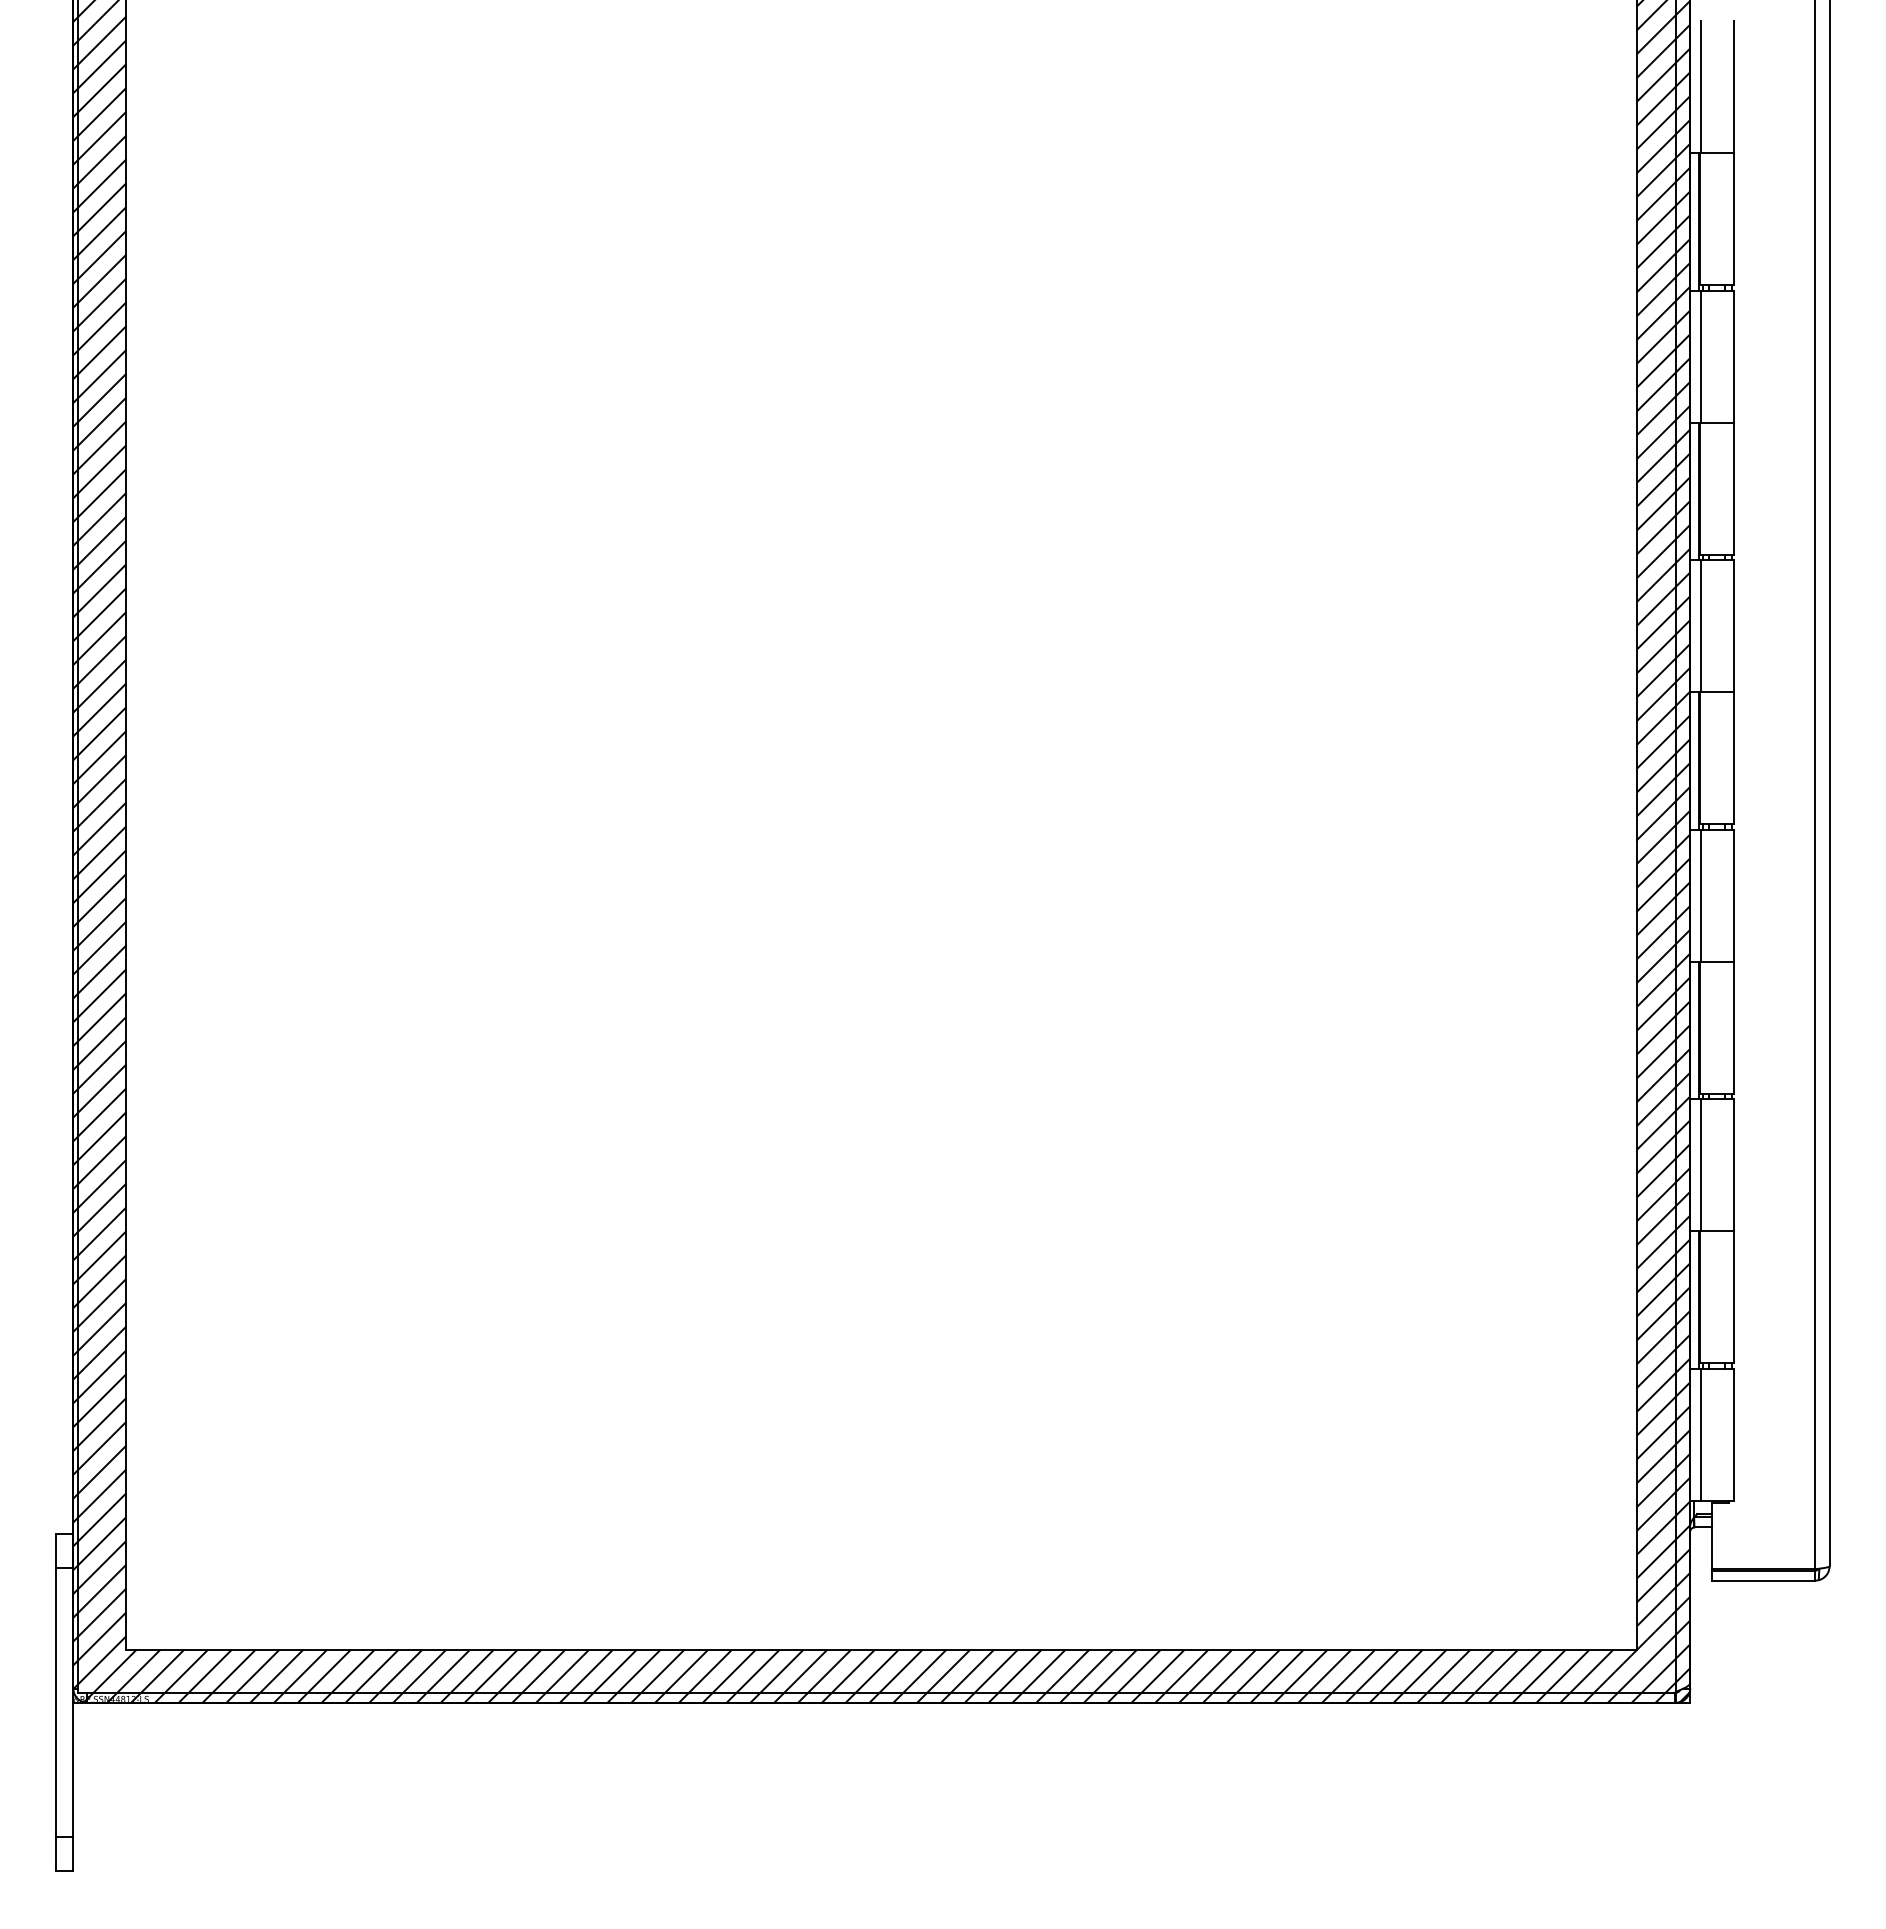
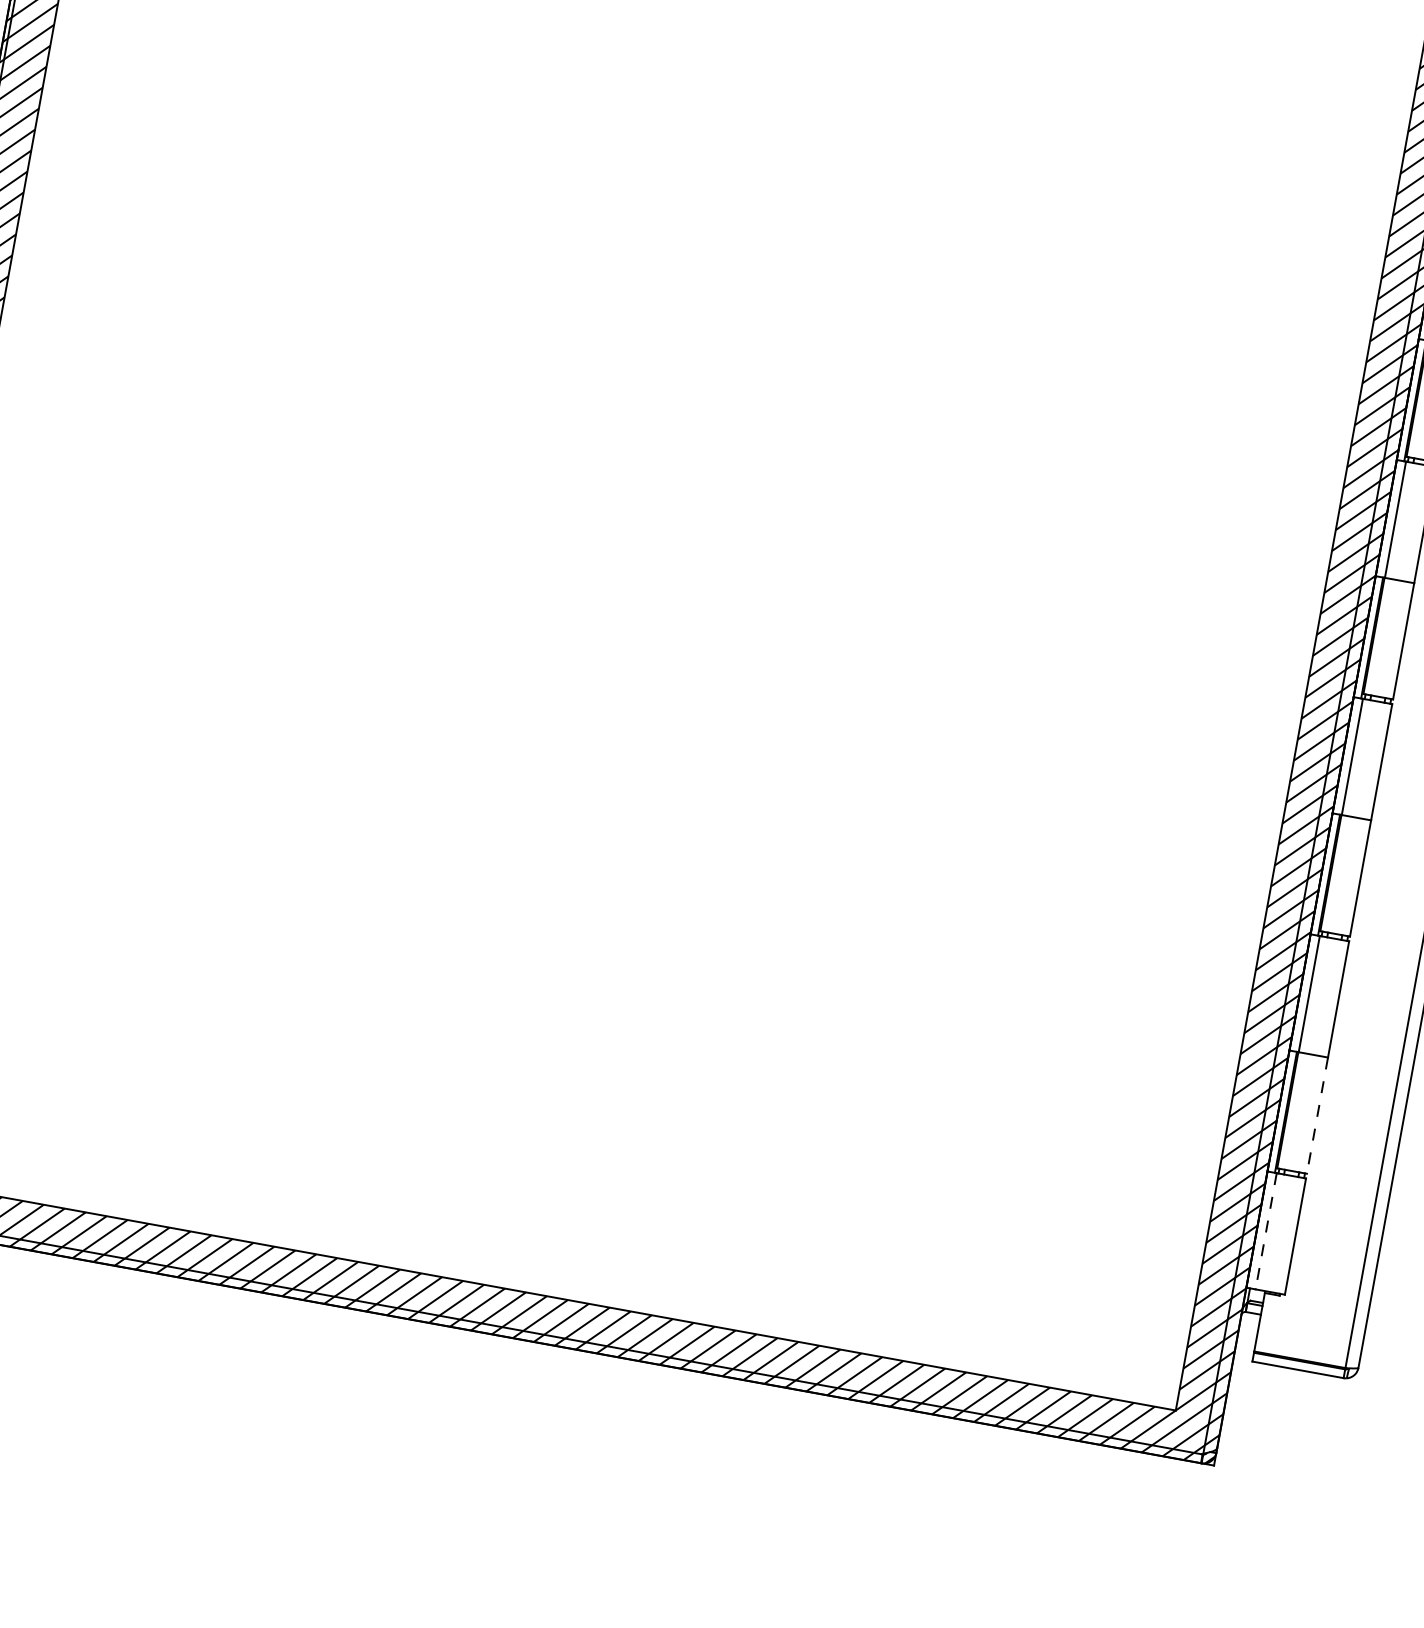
line: (1734, 1297) -> (1317, 1116), solid -> dashed
line: (1700, 1435) -> (1265, 1232), solid -> dashed

